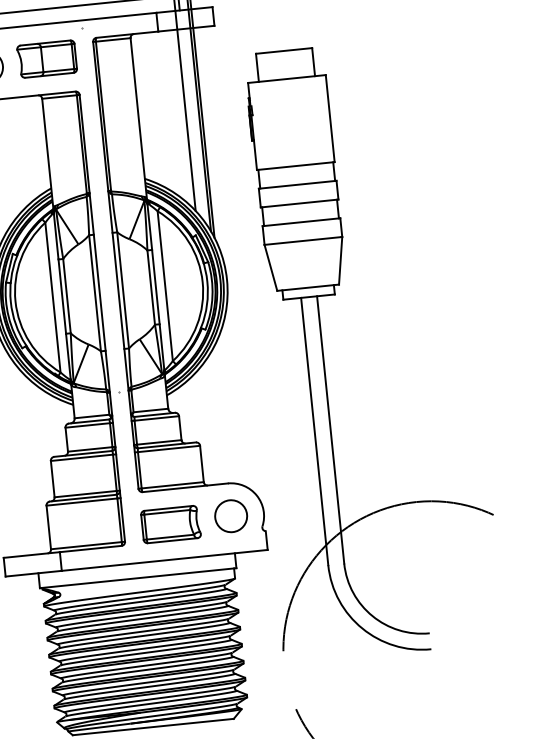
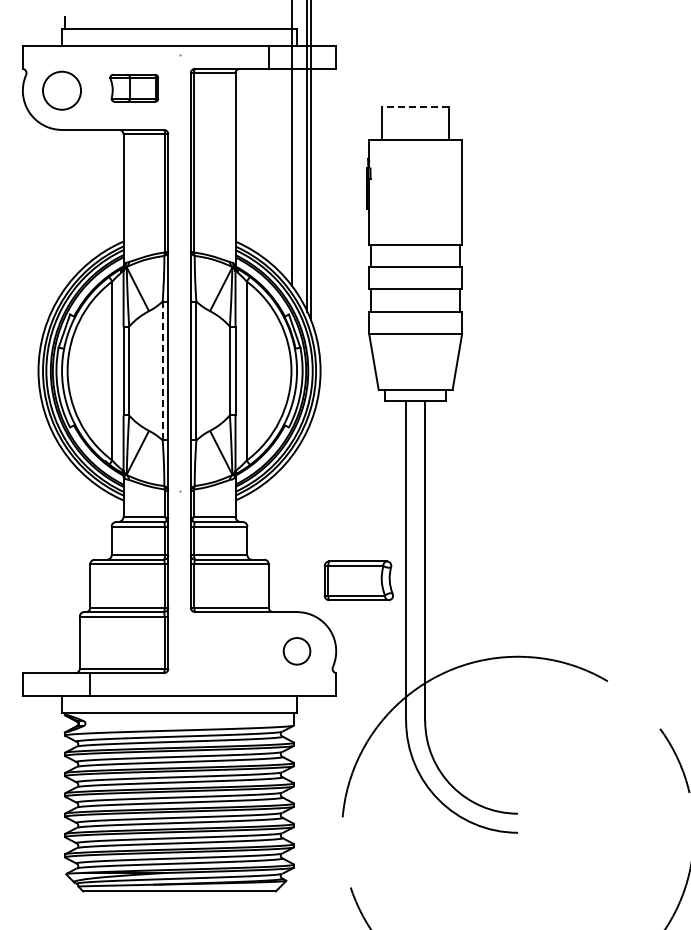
line: (283, 50) -> (415, 106), solid -> dashed
part: (47, 59) -> (134, 88), size x0.7
line: (94, 292) -> (162, 370), solid -> dashed
circle: (230, 516) -> (296, 651), size x0.7
part: (170, 524) -> (358, 580), moved

